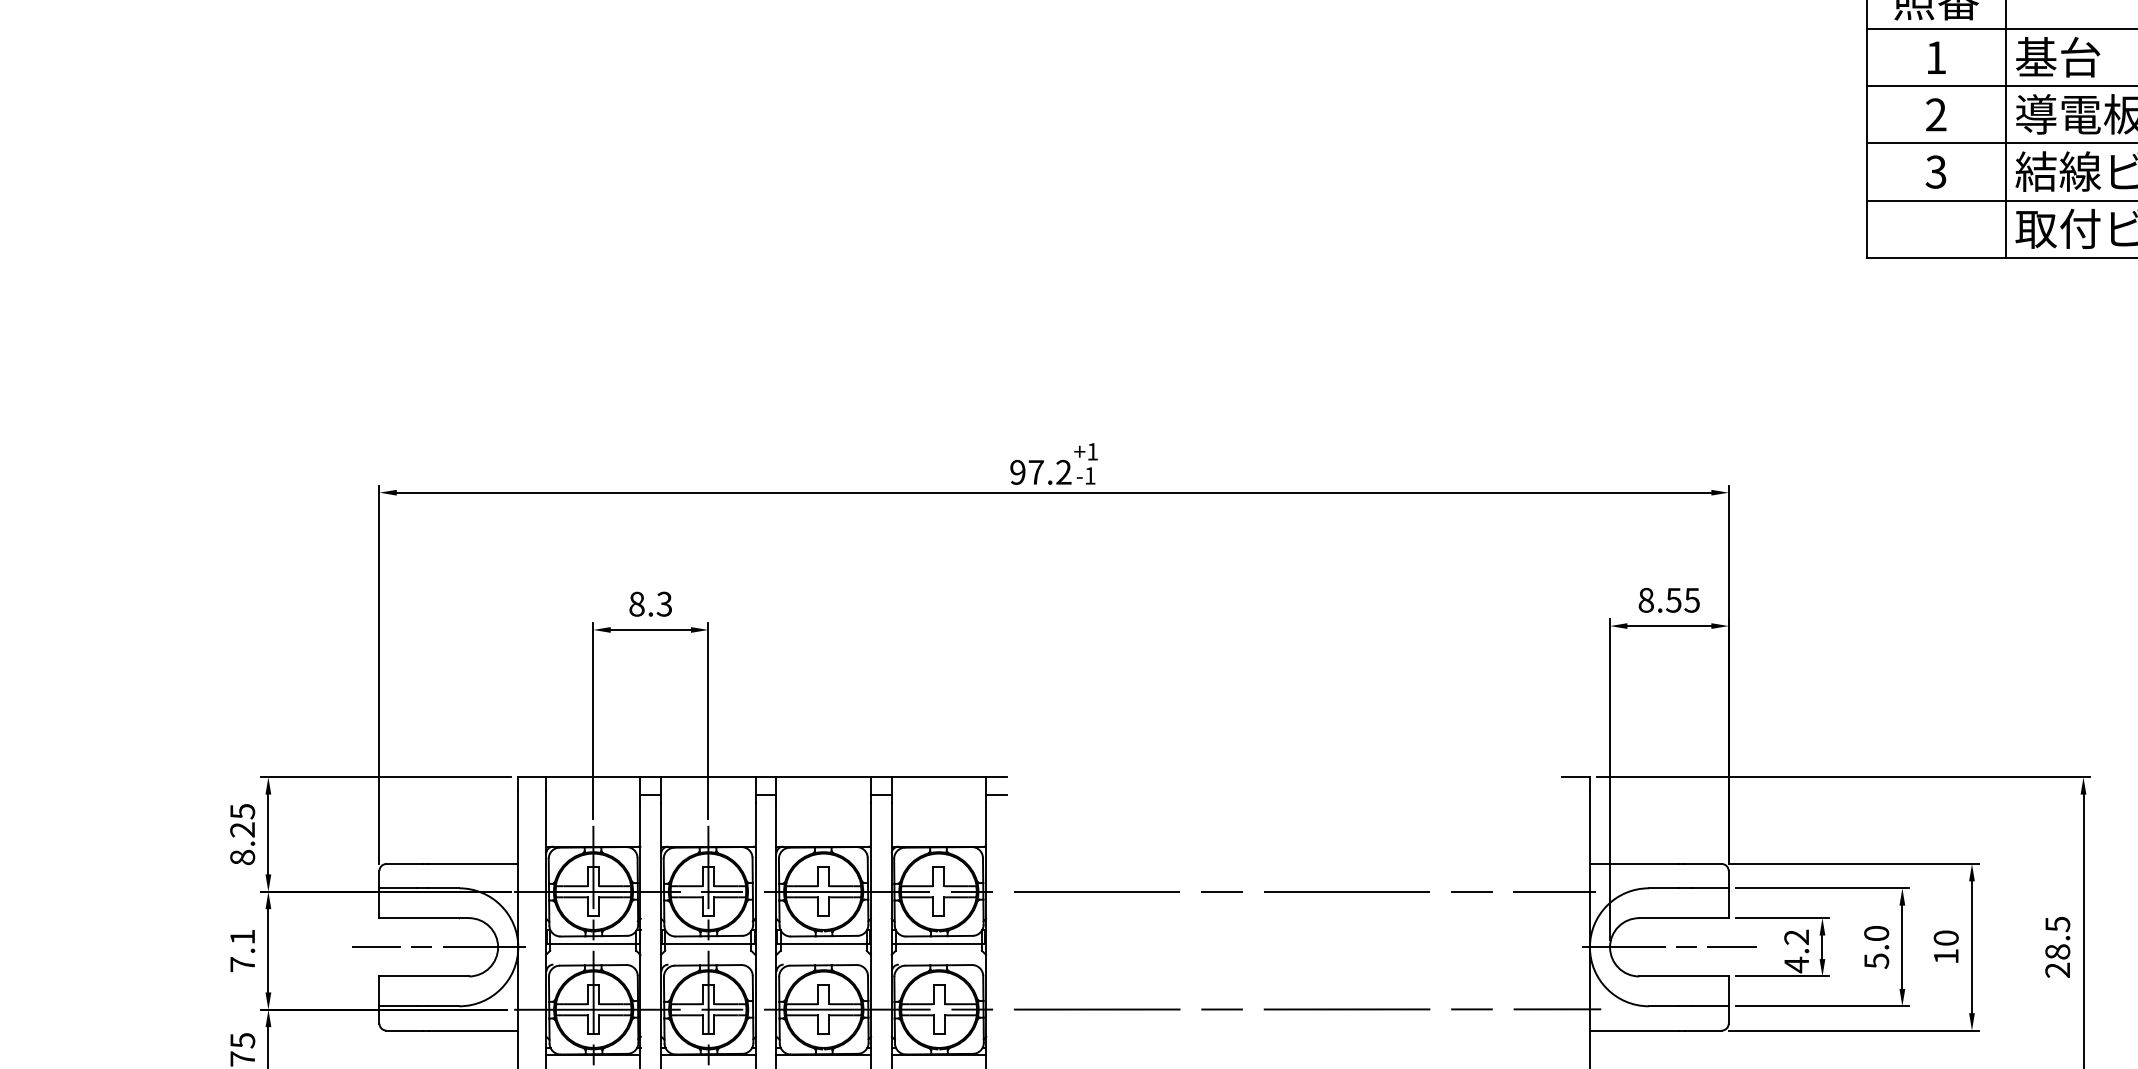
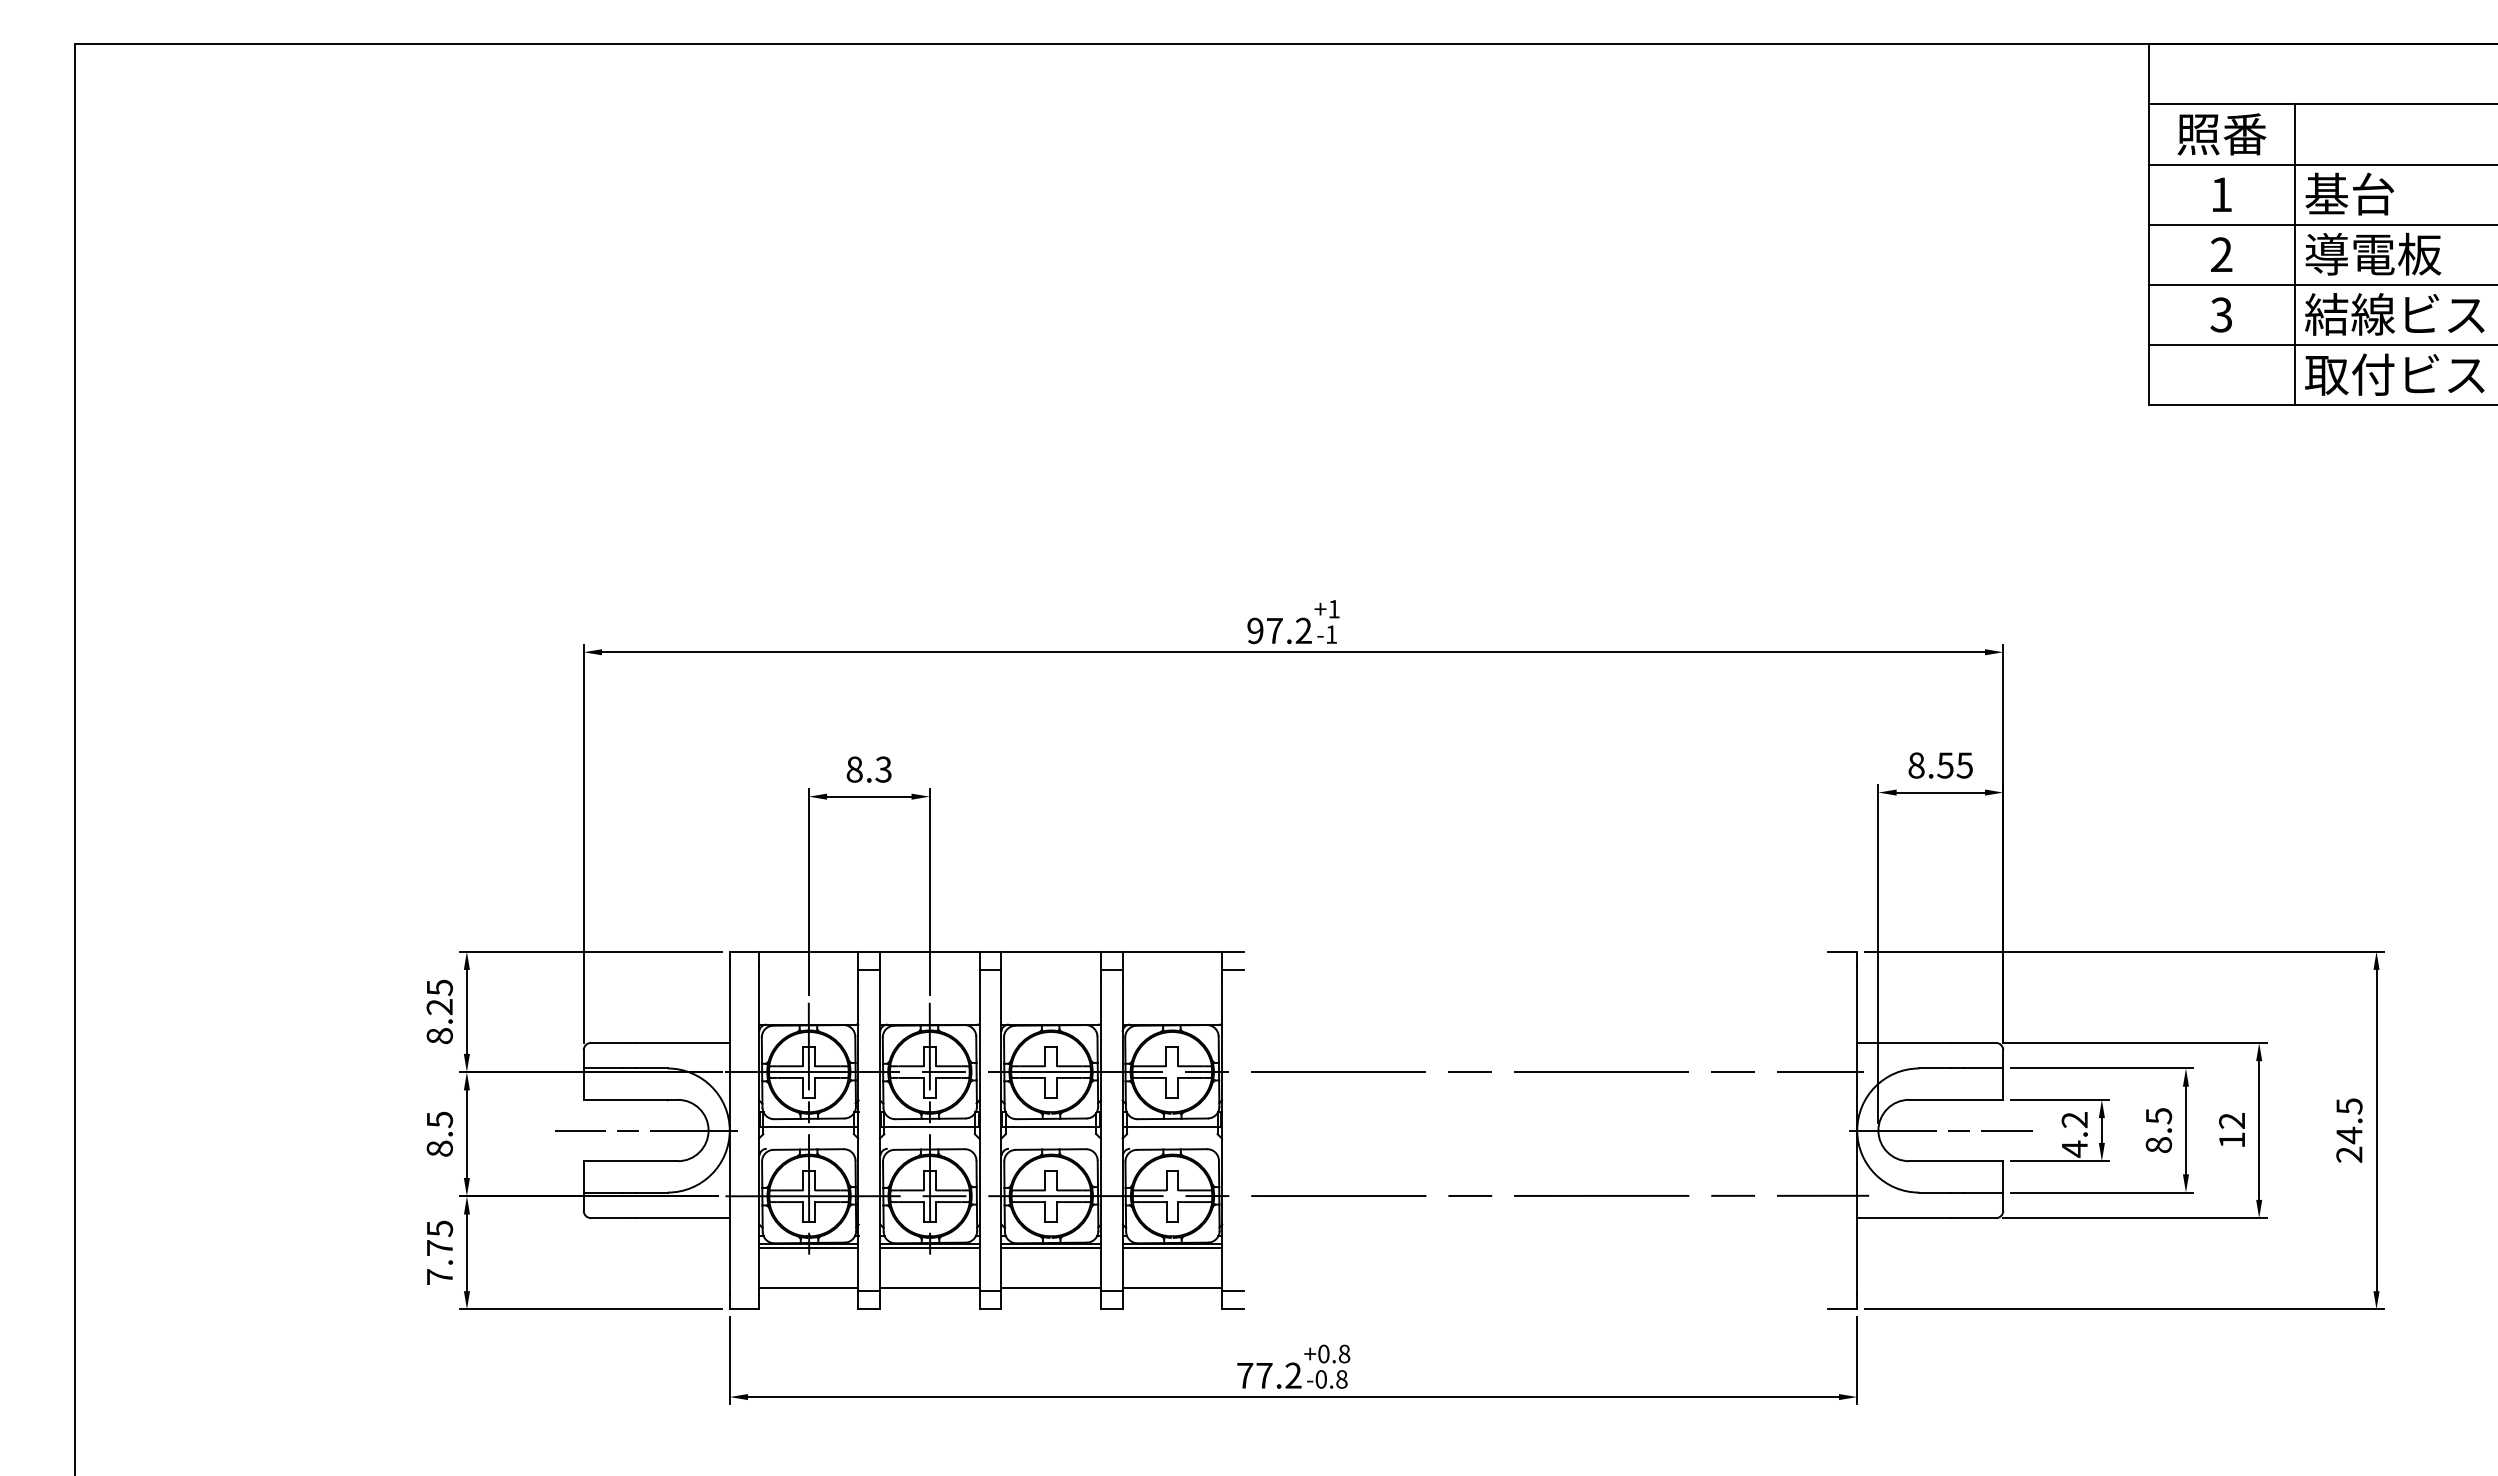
text: (1946, 937) -> (2232, 1120), 10 -> 12
text: (1876, 947) -> (2158, 1130), 5.0 -> 8.5
text: (242, 950) -> (439, 1133), 7.1 -> 8.5
text: (2057, 952) -> (2349, 1135), 28.5 -> 24.5
line: (593, 1059) -> (808, 1248), added
line: (708, 1059) -> (929, 1248), added
line: (823, 1059) -> (1050, 1248), added
line: (938, 1059) -> (1171, 1248), added

